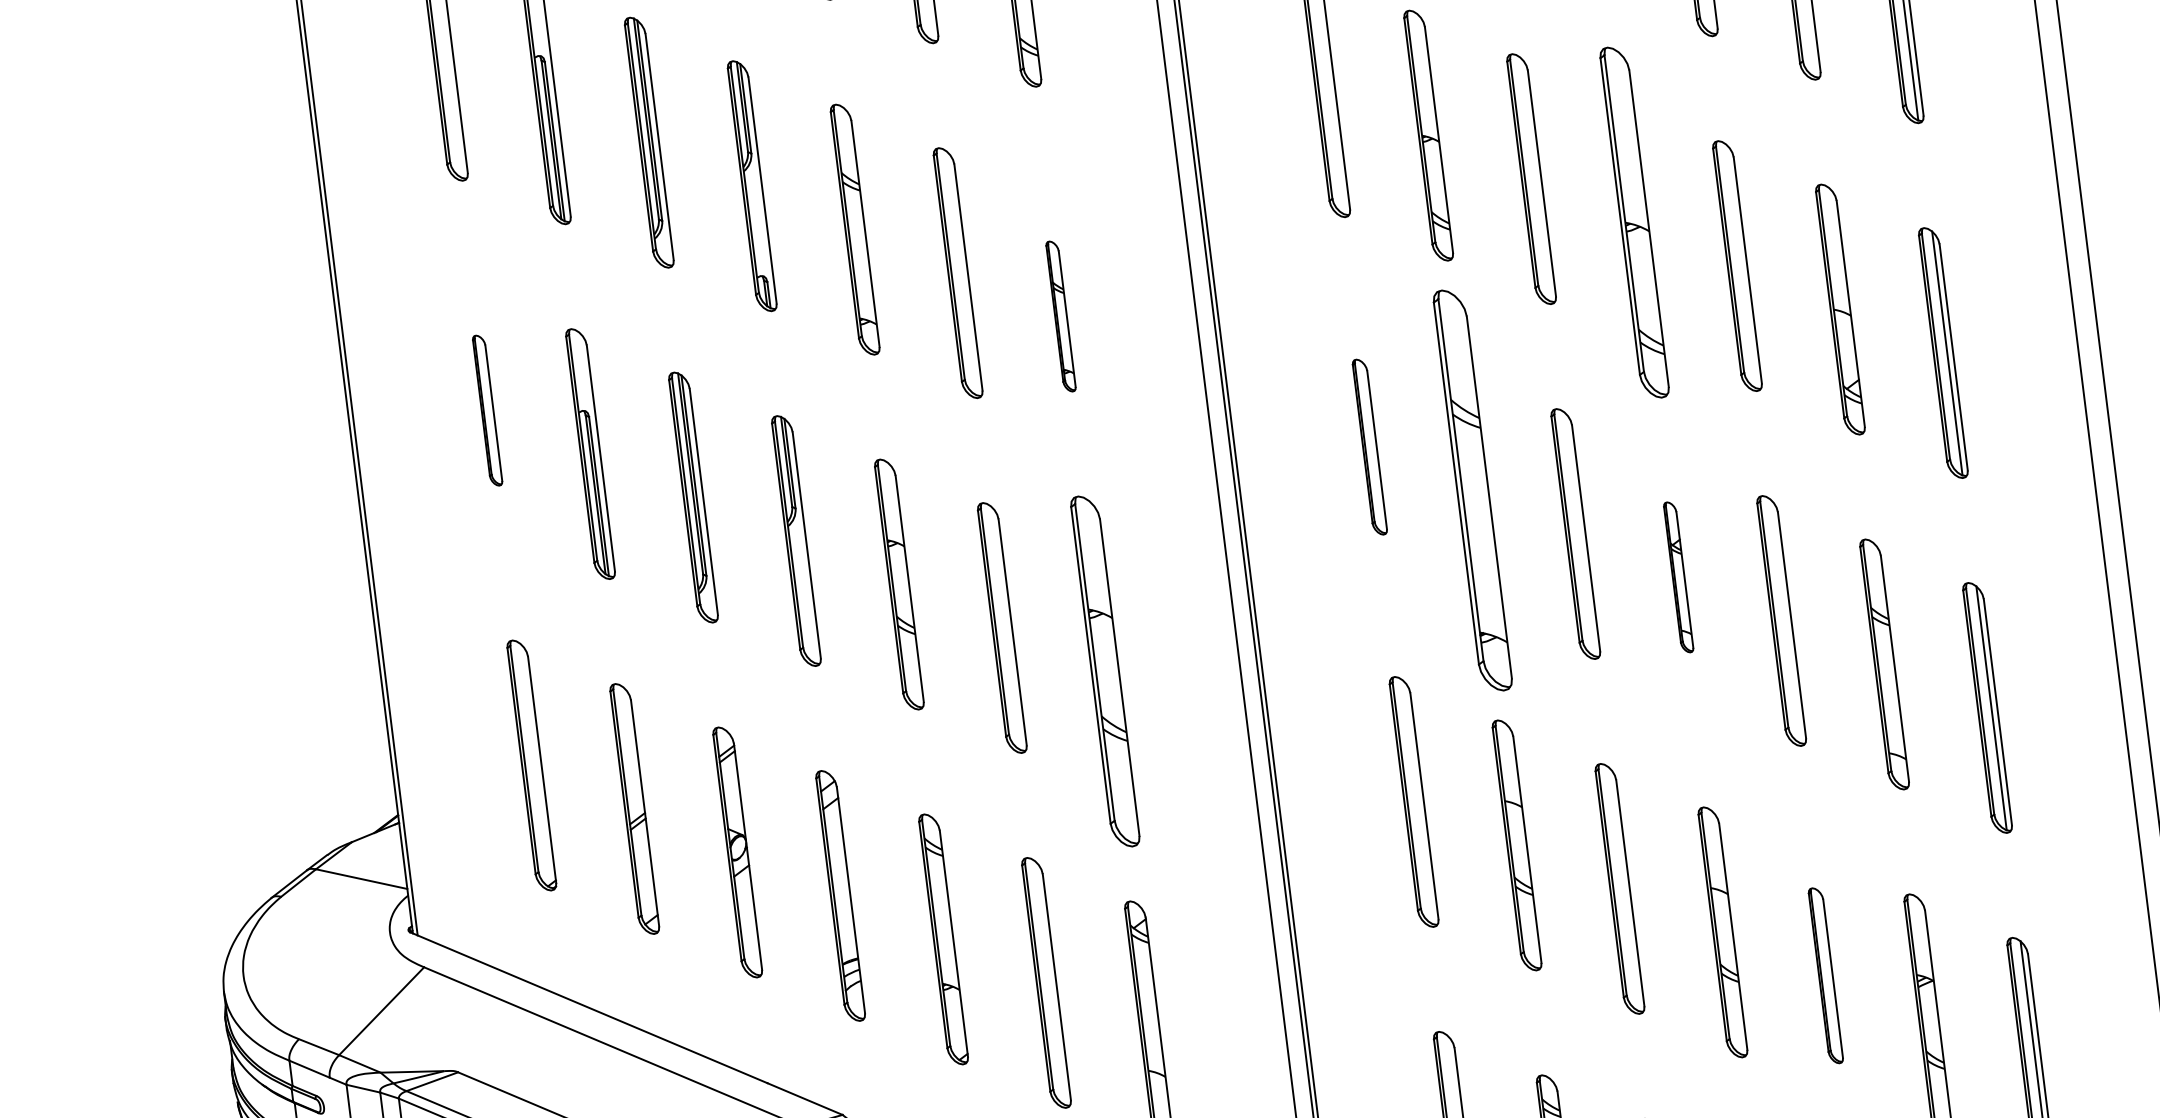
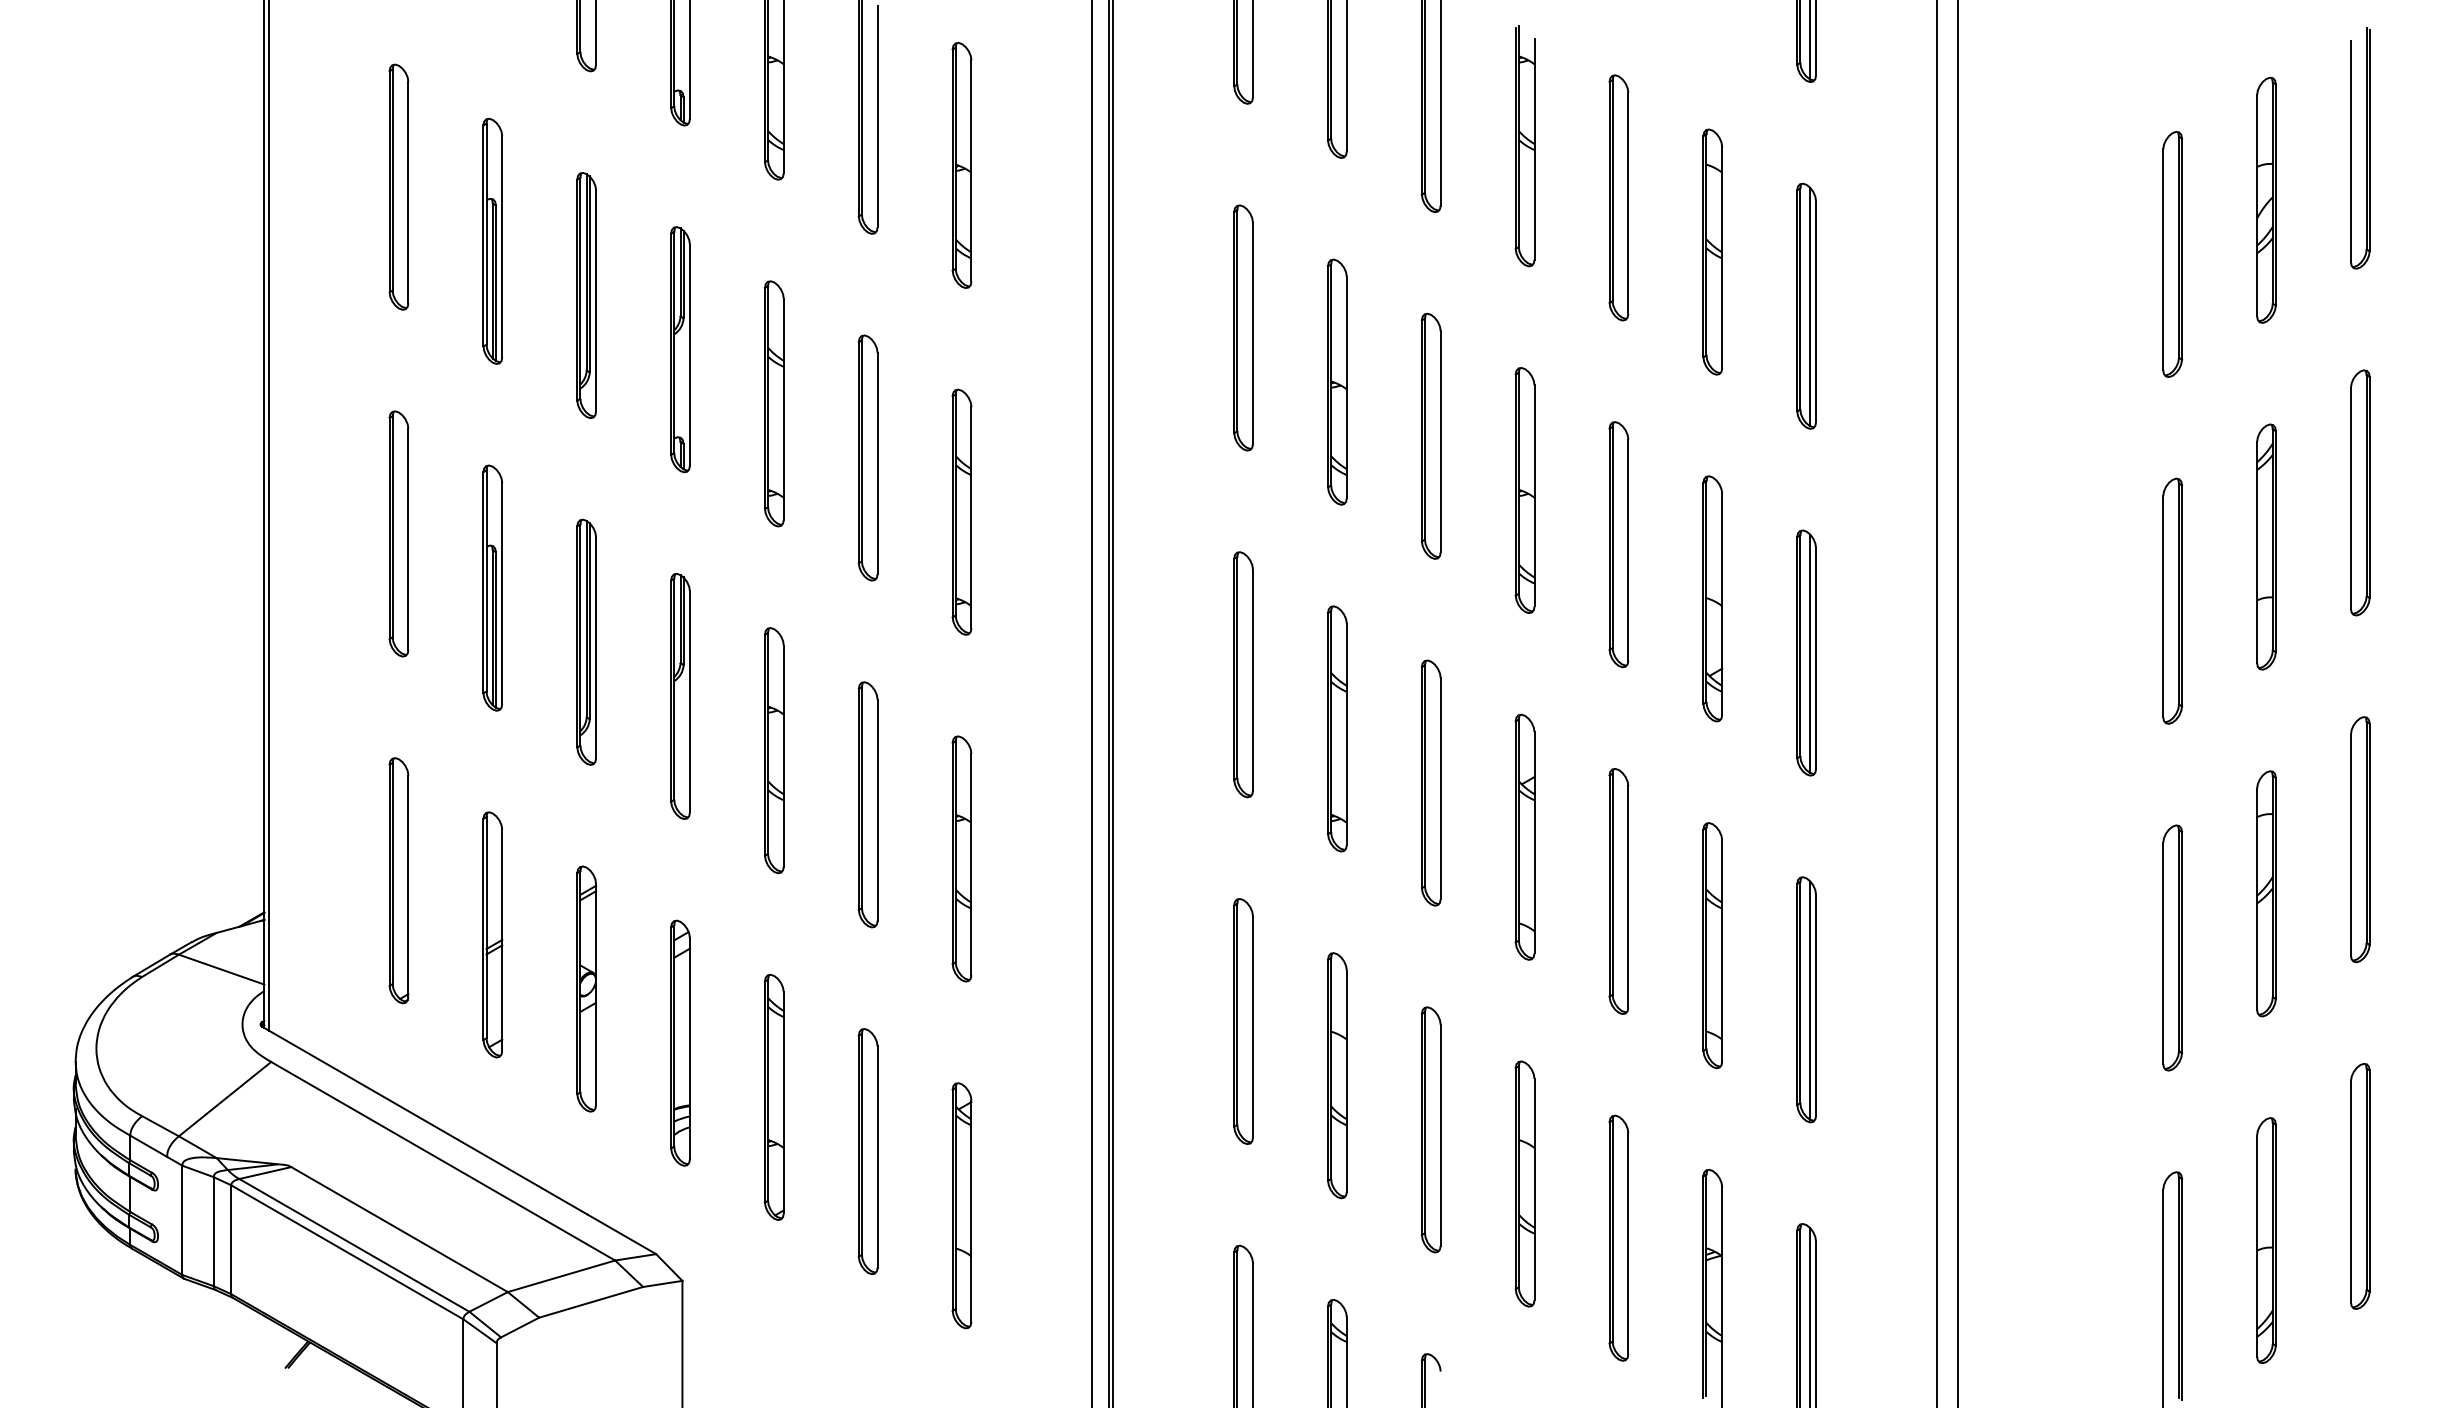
part: (1633, 222) -> (1524, 490), size x0.71
part: (1060, 315) -> (961, 511), size x1.67
part: (487, 410) -> (398, 533), size x1.67
part: (1369, 446) -> (1243, 674), size x1.43
part: (1472, 490) -> (1337, 728), size x0.62
part: (1678, 576) -> (1524, 836), size x1.67
part: (1104, 671) -> (961, 858), size x0.71
part: (1825, 975) -> (1618, 1237), size x1.43

